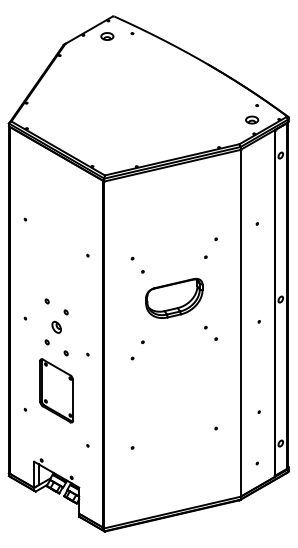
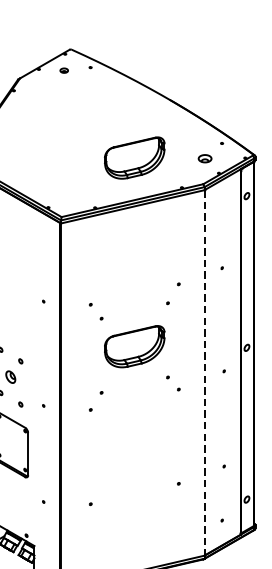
part: (107, 36) -> (64, 70), size x0.6
part: (174, 118) -> (134, 157), added
part: (252, 119) -> (205, 158), moved
line: (240, 323) -> (204, 373), solid -> dashed

